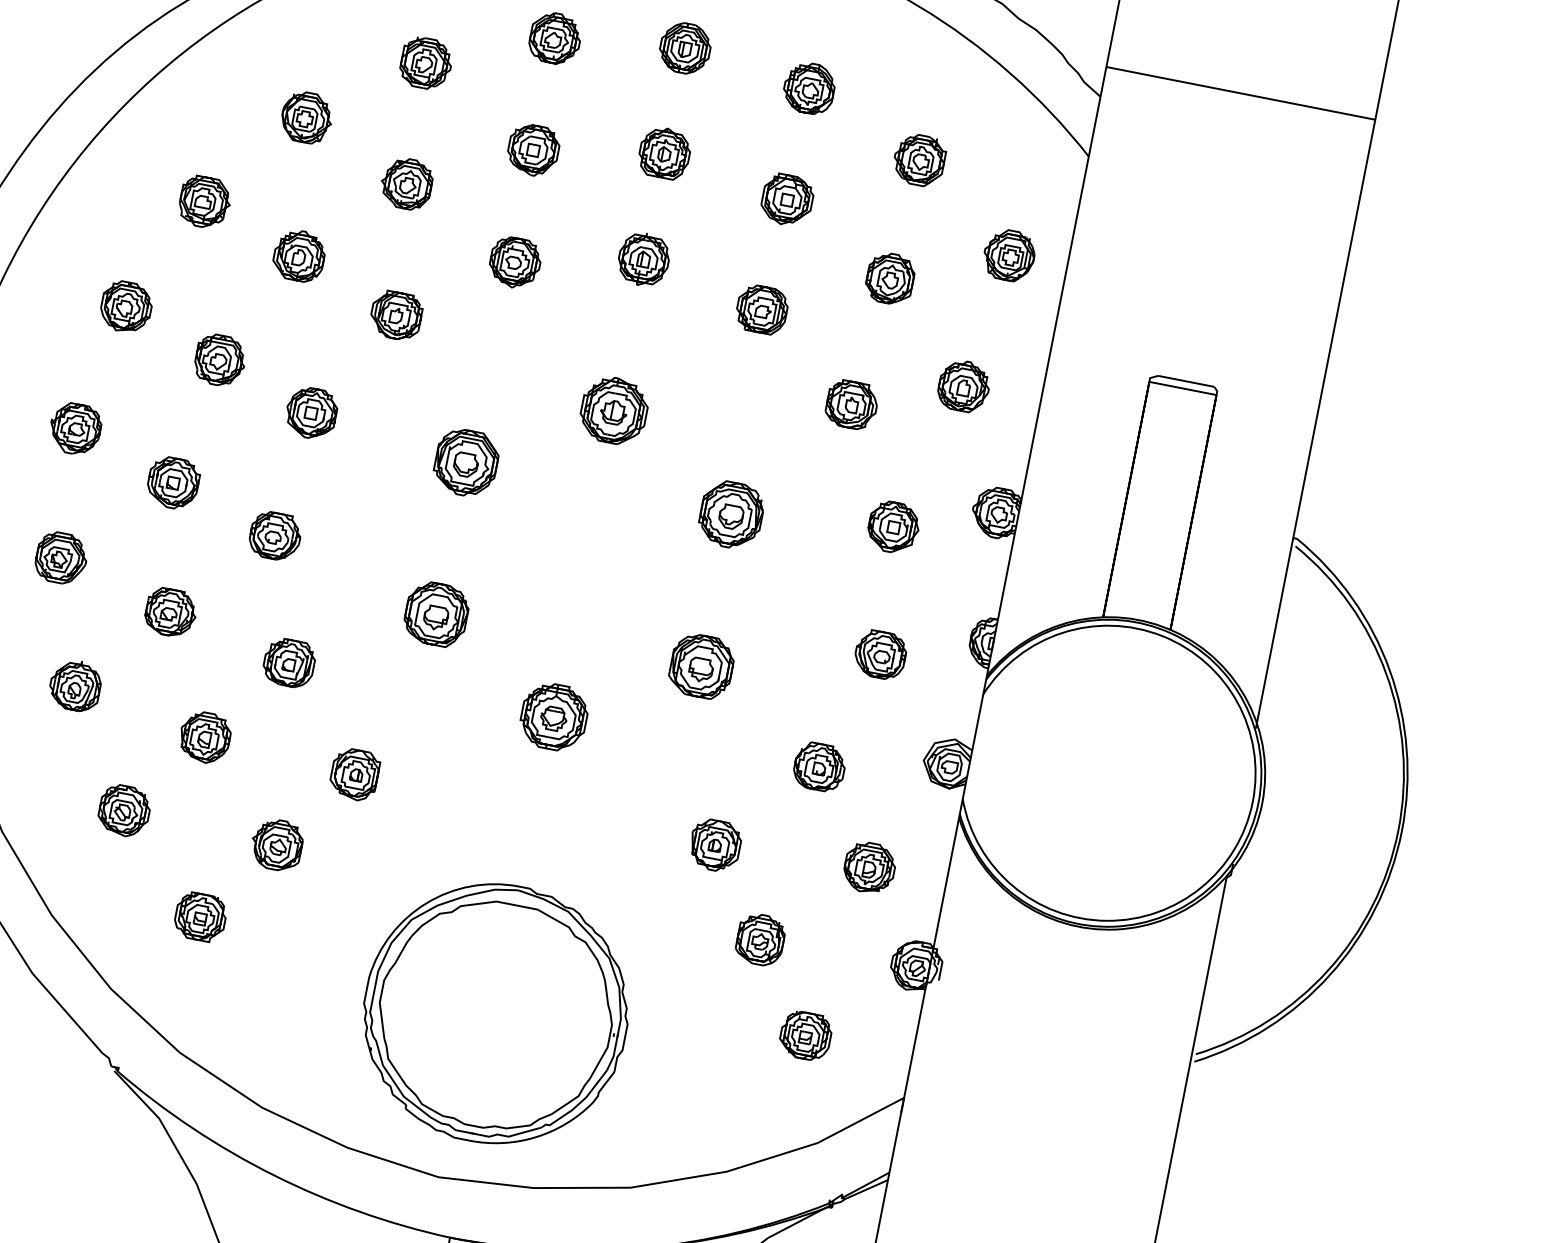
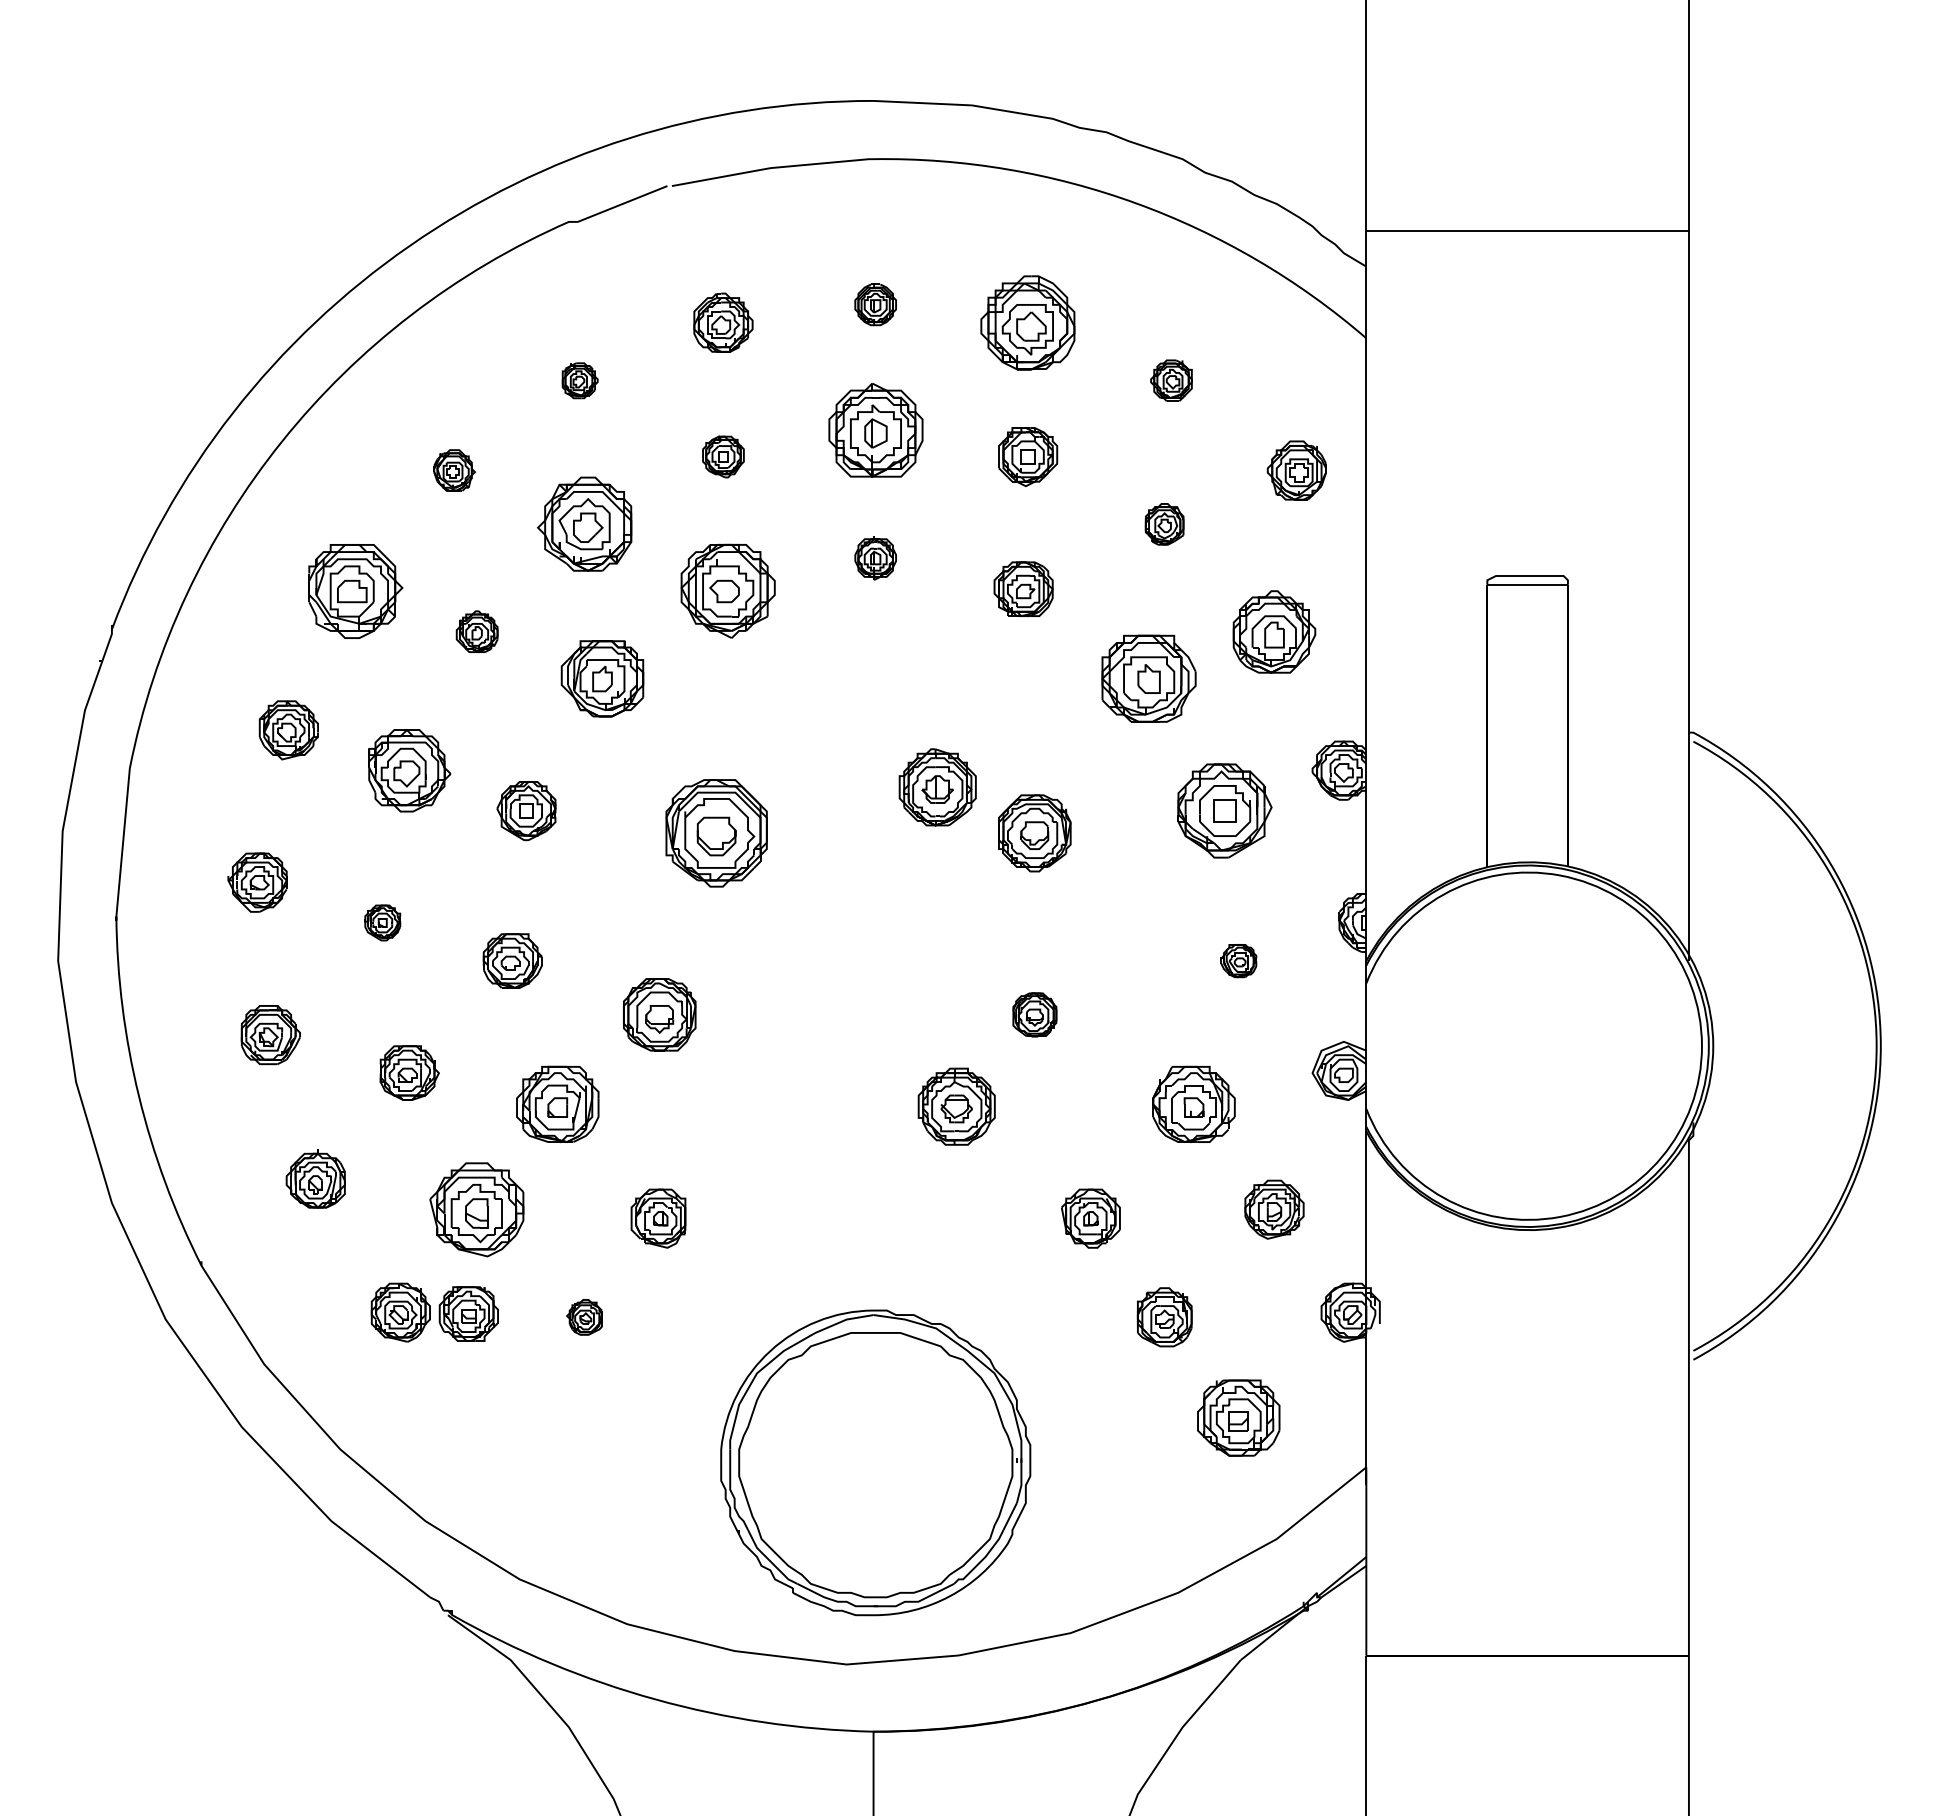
part: (685, 48) -> (875, 304), size x0.7
part: (426, 63) -> (580, 380), size x0.6
part: (809, 88) -> (1028, 322), size x1.6
part: (306, 117) -> (454, 470), size x0.7
part: (533, 149) -> (723, 456), size x0.7
part: (664, 153) -> (875, 430), size x1.6
part: (919, 159) -> (1171, 380), size x0.7
part: (406, 183) -> (584, 524), size x1.6
part: (205, 202) -> (356, 591), size x1.6
part: (299, 255) -> (477, 631), size x0.7
part: (643, 259) -> (875, 558), size x0.7
part: (514, 263) -> (727, 591), size x1.6
part: (890, 278) -> (1164, 524), size x0.7
part: (396, 315) -> (602, 678), size x1.4
part: (220, 360) -> (409, 770), size x1.4
part: (964, 386) -> (1274, 631), size x1.4
part: (851, 404) -> (1148, 678), size x1.6
part: (613, 410) -> (937, 787), moved
part: (466, 463) -> (716, 833), size x1.4
part: (173, 482) -> (382, 922), size x0.6
part: (894, 527) -> (1225, 810), size x1.6
part: (436, 614) -> (659, 1014), moved
part: (880, 654) -> (1238, 960), size x0.6
part: (289, 663) -> (557, 1104), size x1.4
part: (701, 666) -> (1034, 1014), size x0.6
part: (553, 716) -> (956, 1106), moved
part: (205, 737) -> (477, 1209), size x1.6
part: (819, 767) -> (1193, 1104), size x1.4
part: (276, 845) -> (584, 1317), size x0.6
part: (200, 916) -> (468, 1313), moved
part: (805, 1035) -> (1238, 1417), size x1.4

